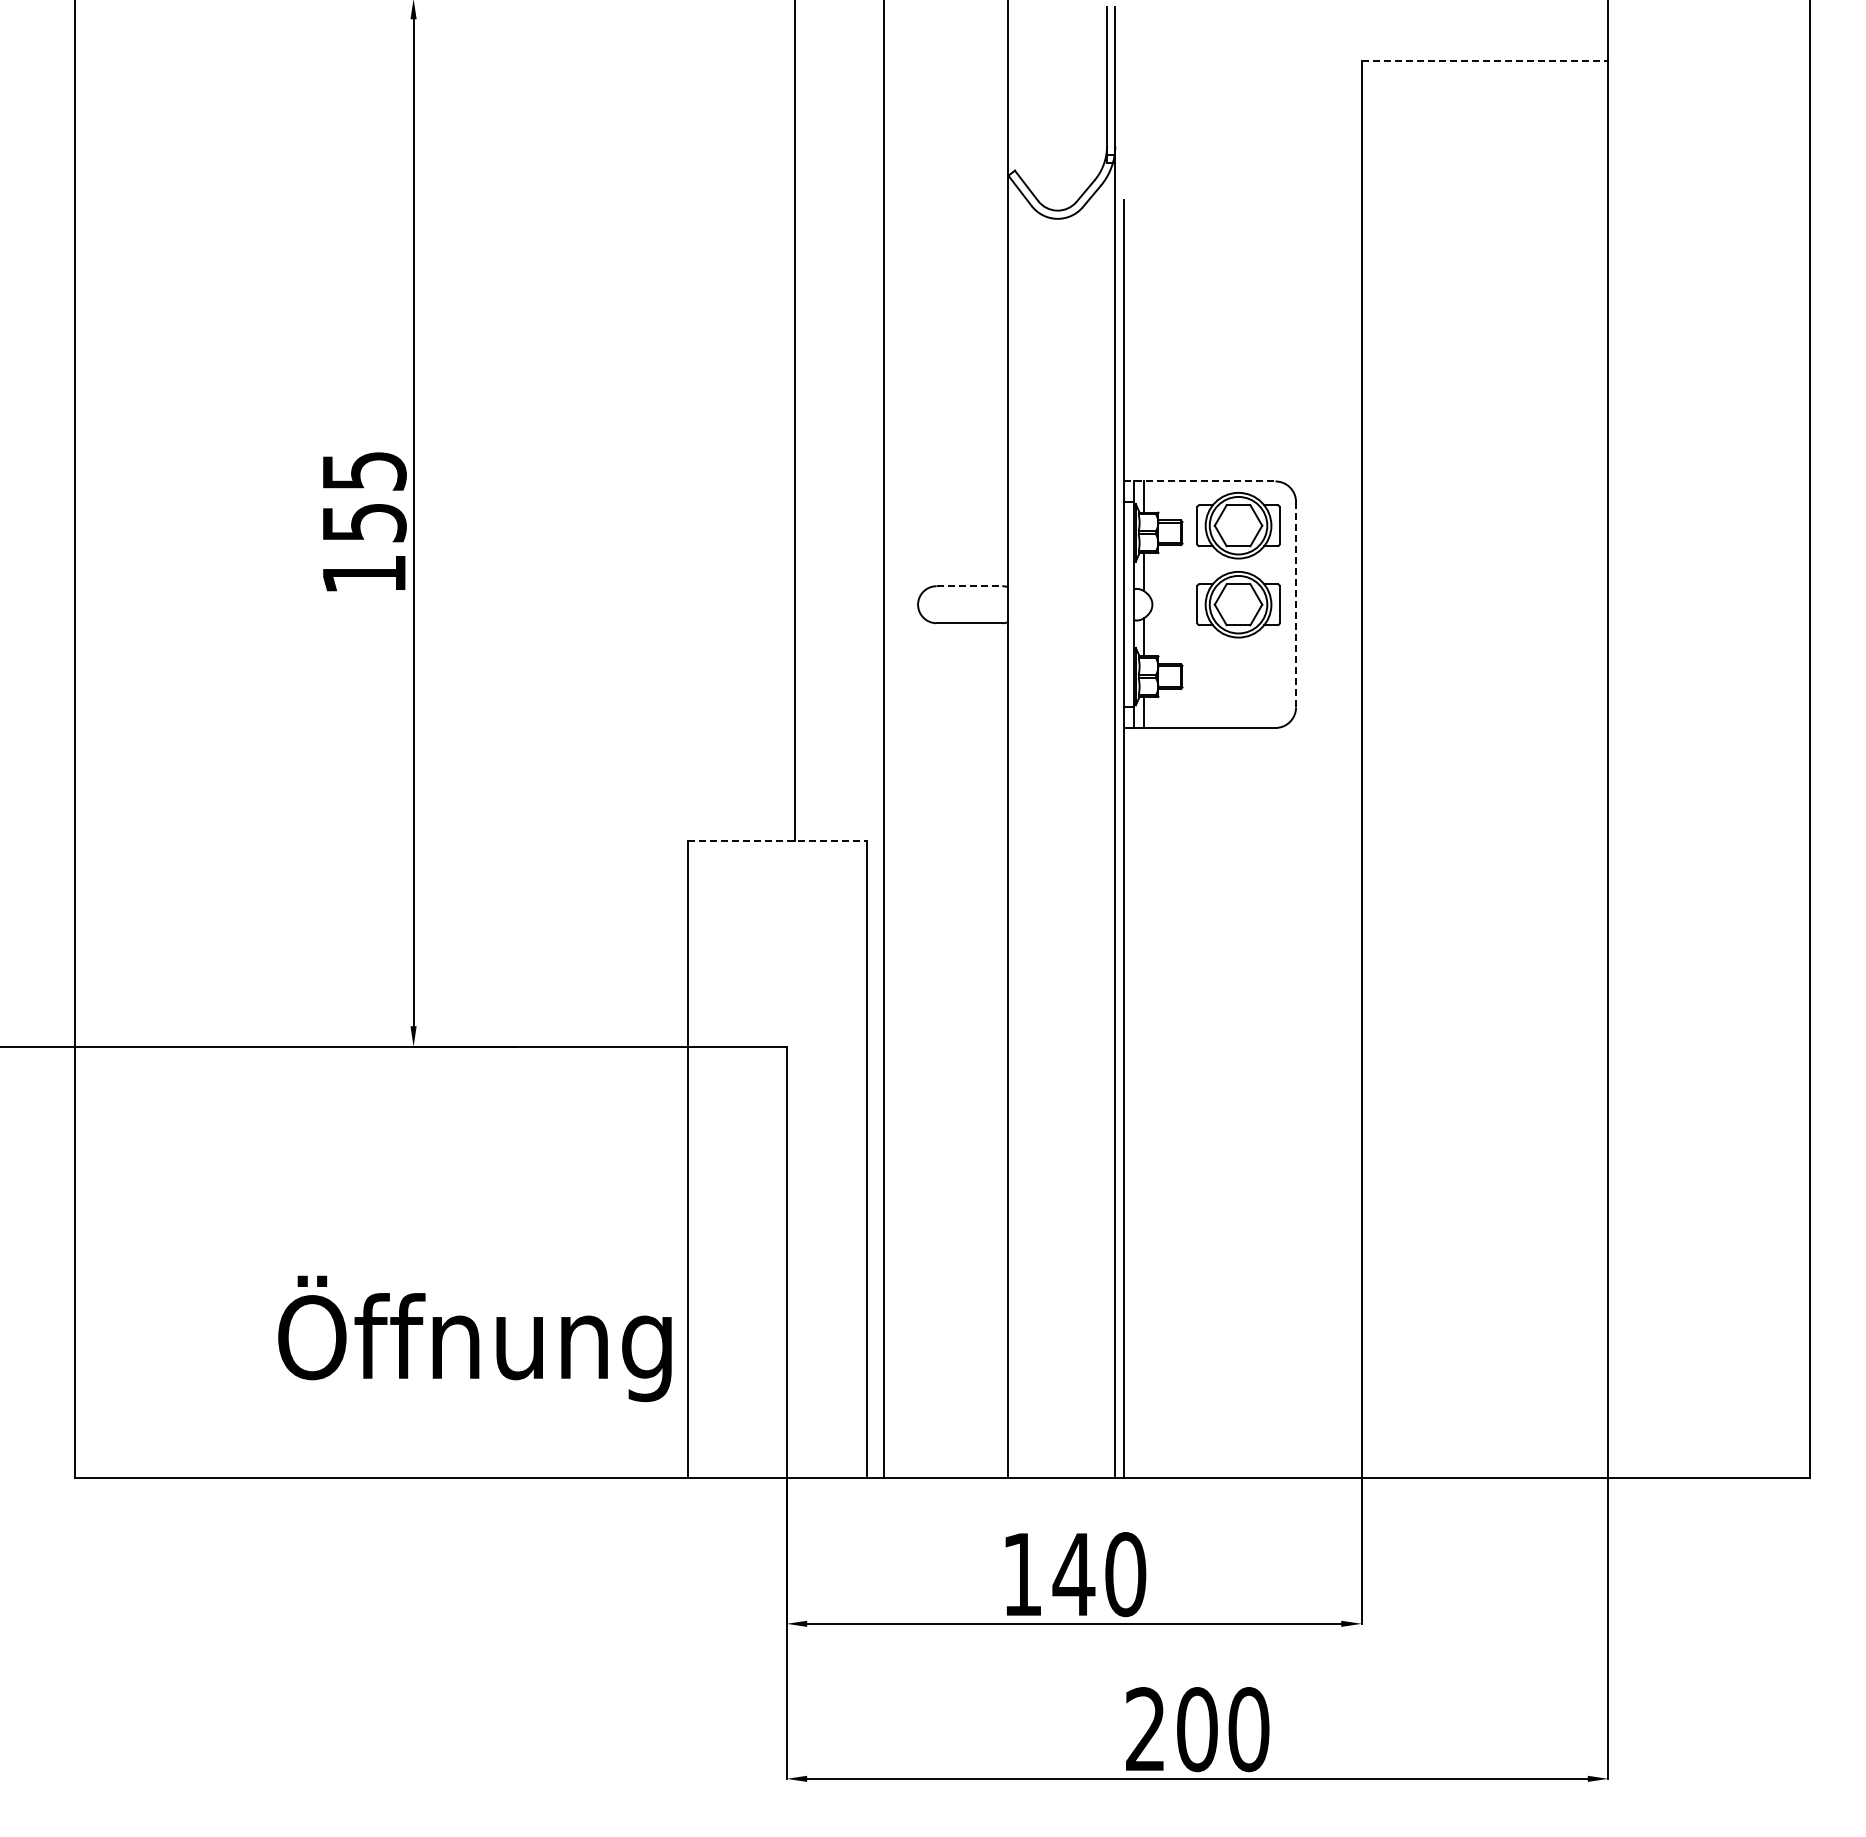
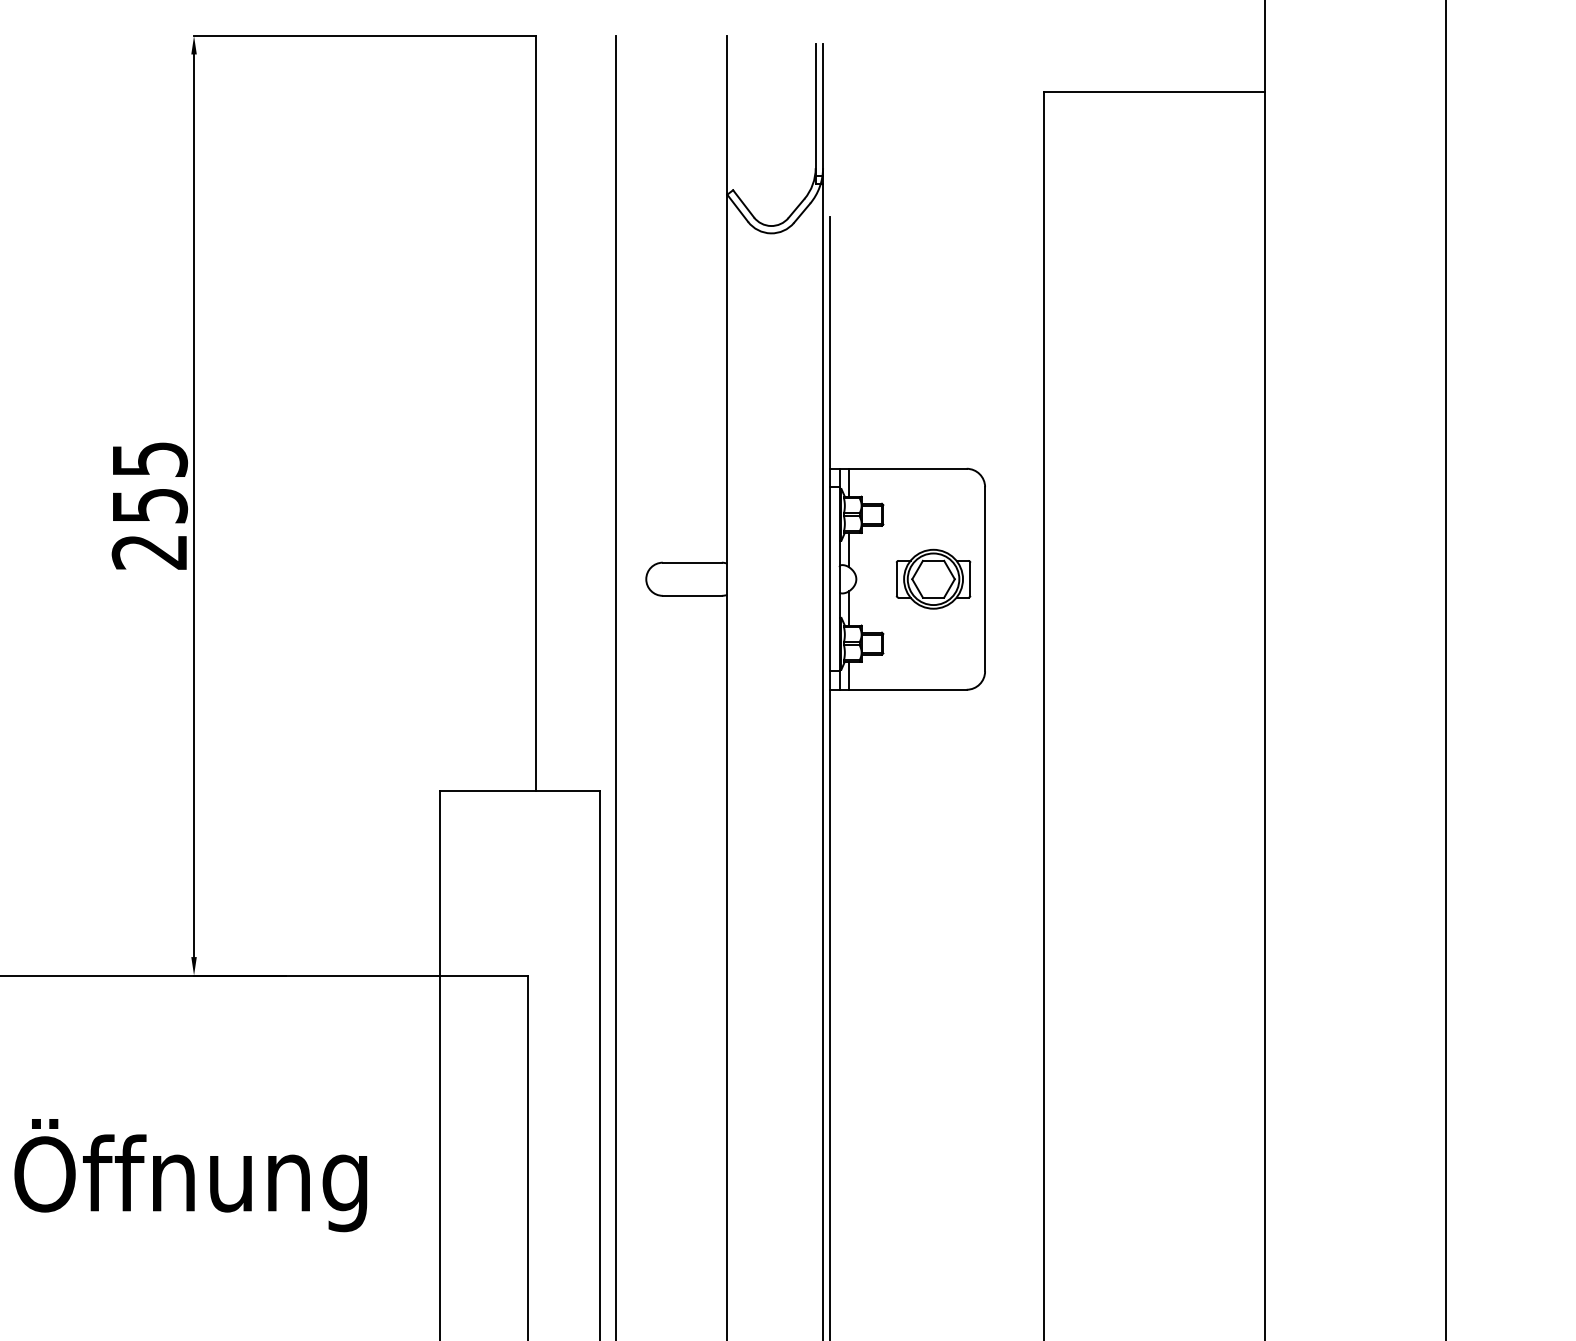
line: (1485, 60) -> (1154, 91), dashed -> solid
line: (1200, 481) -> (899, 468), dashed -> solid
part: (1238, 525) -> (933, 508), removed
text: (363, 575) -> (149, 553), 155 -> 255
line: (969, 586) -> (692, 562), dashed -> solid
line: (1296, 604) -> (985, 579), dashed -> solid
line: (777, 841) -> (520, 791), dashed -> solid
text: (474, 1338) -> (190, 1175), moved

